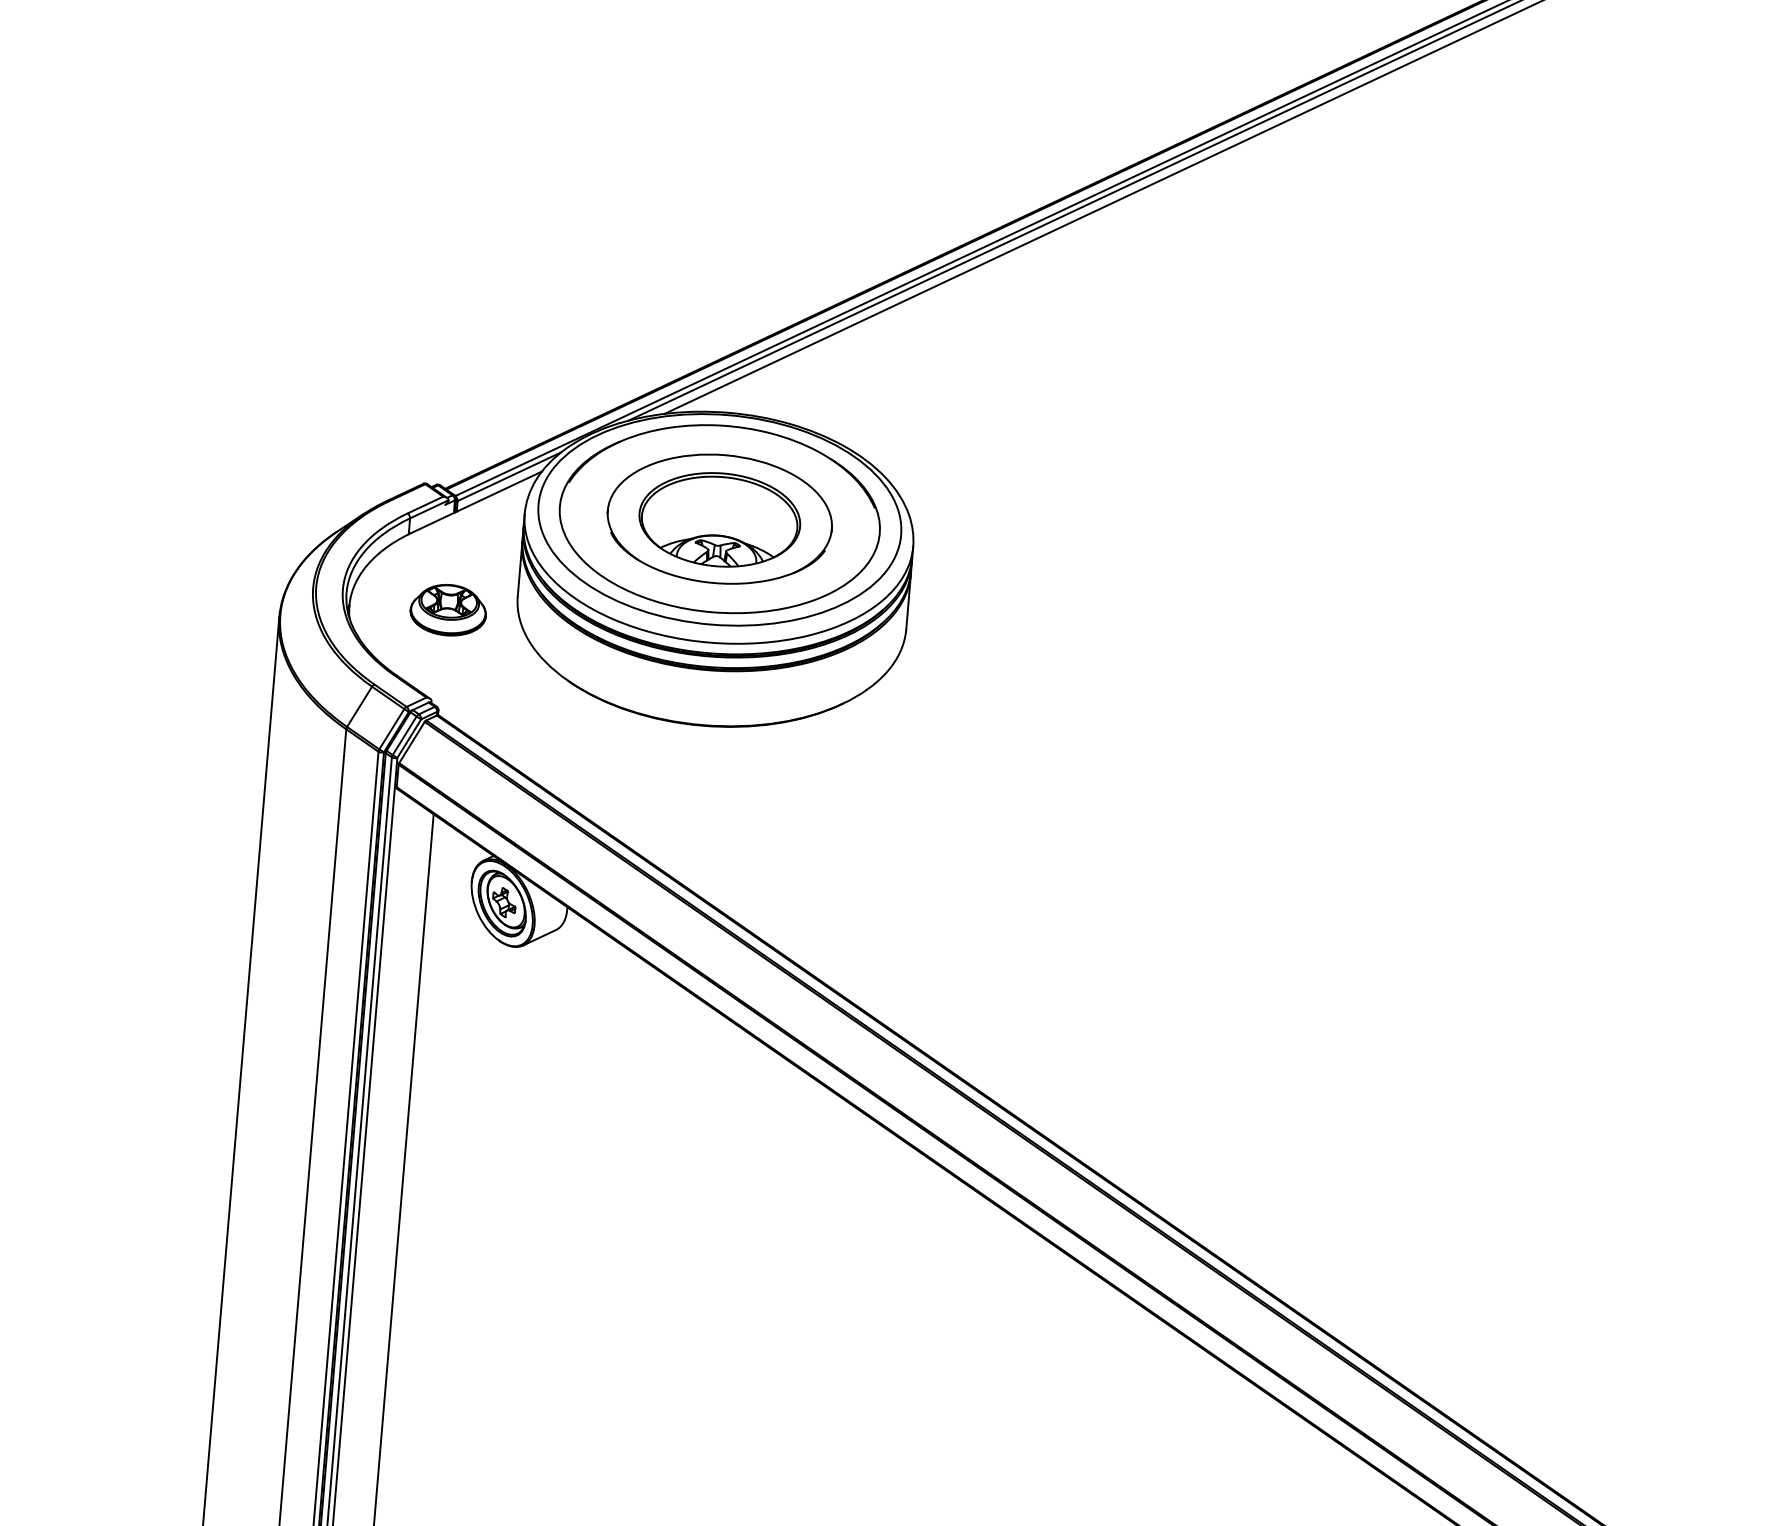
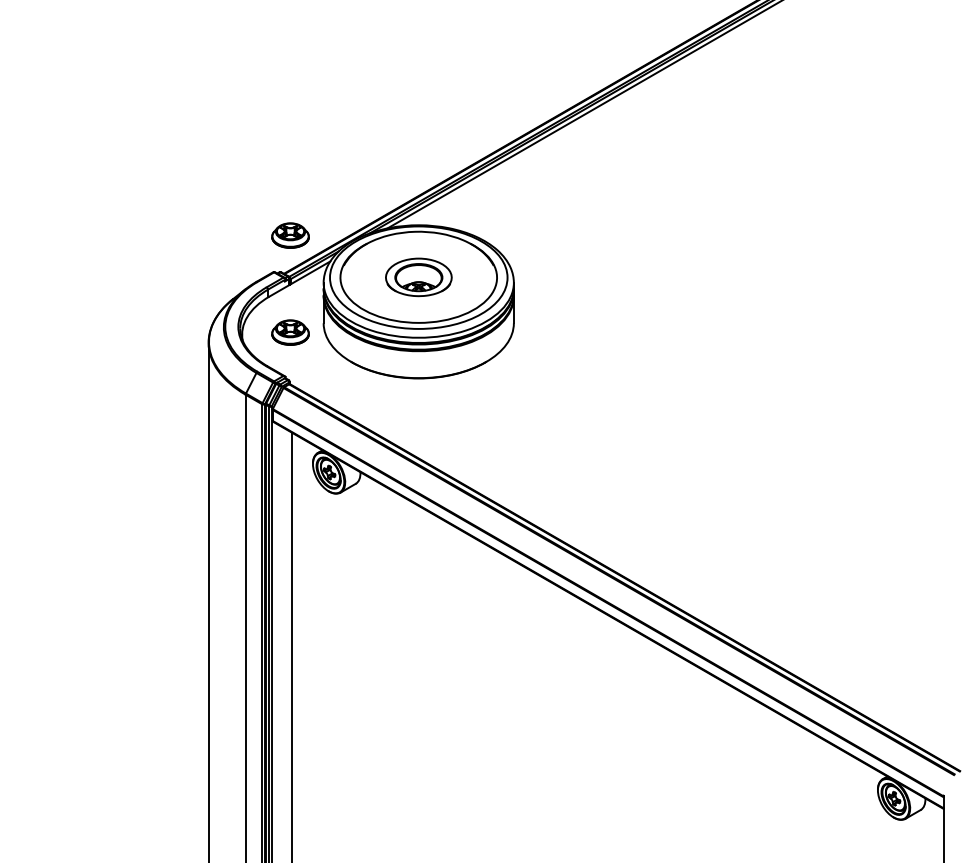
part: (465, 411) -> (290, 235), added
part: (719, 519) -> (418, 277), size x0.6

